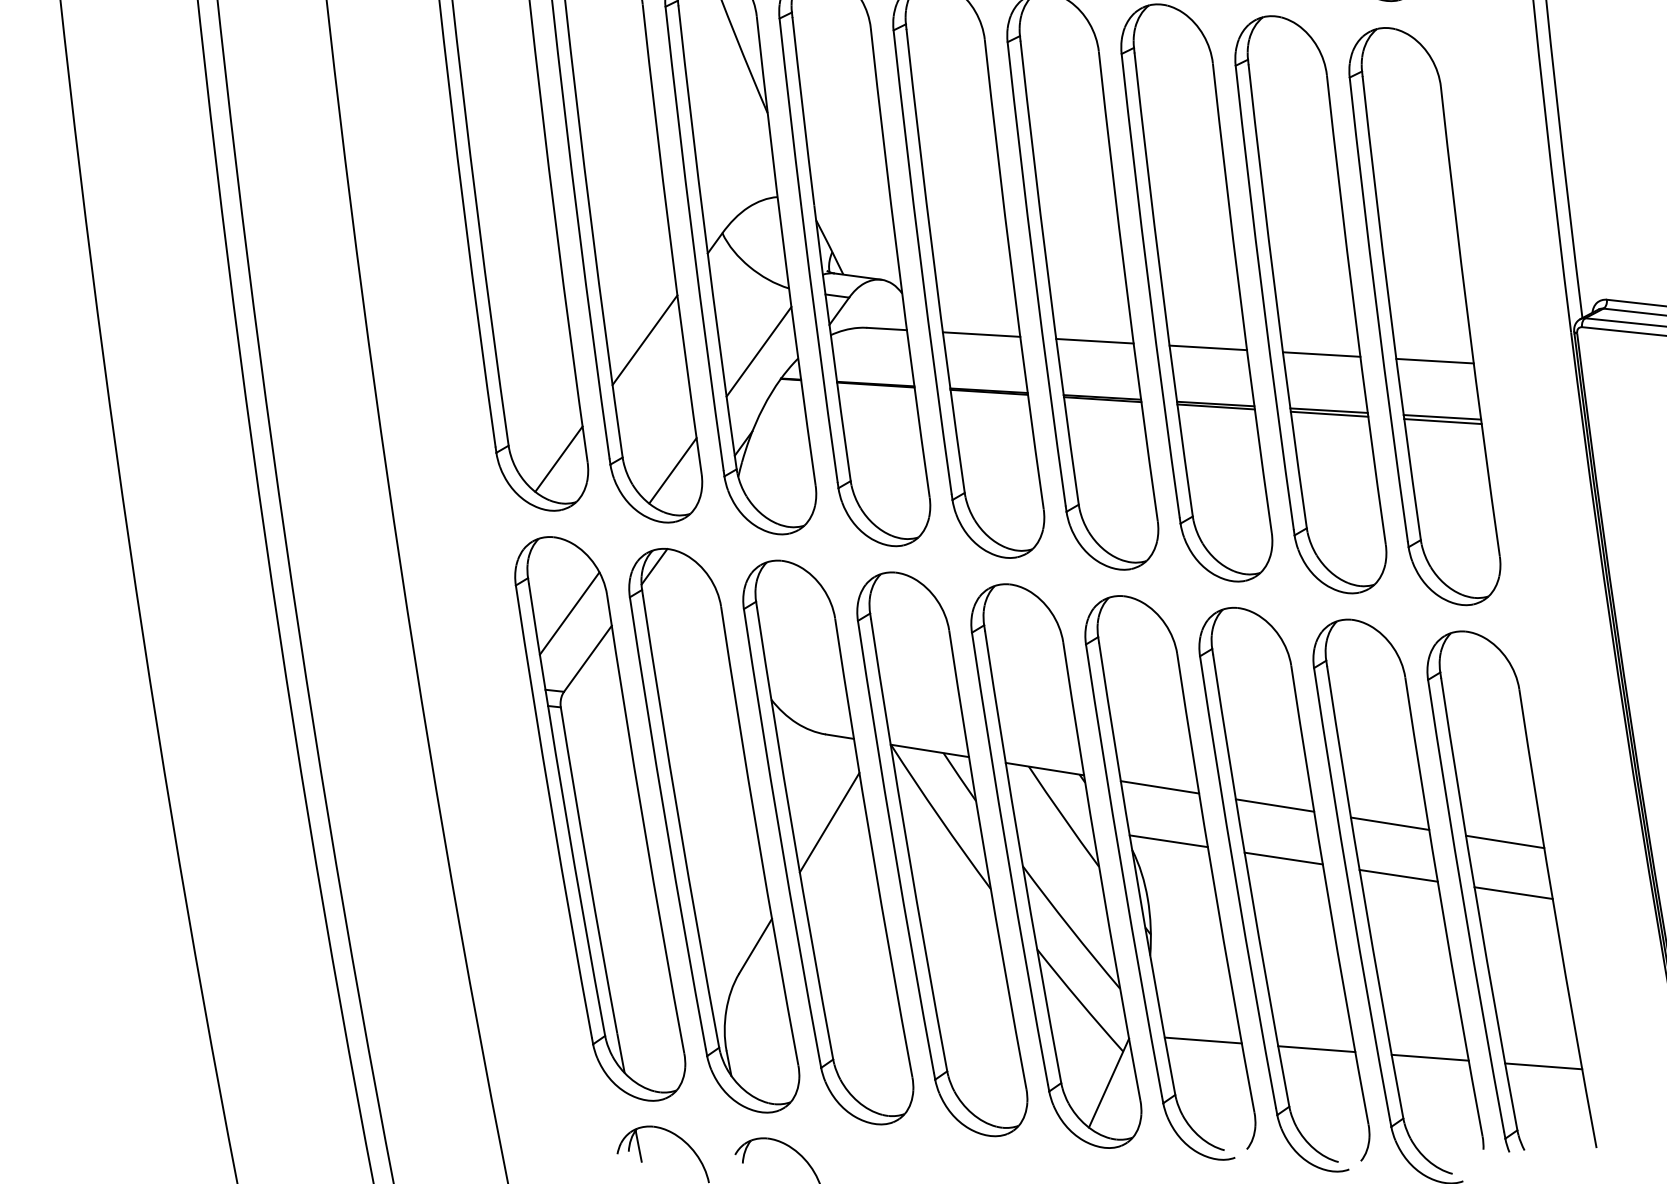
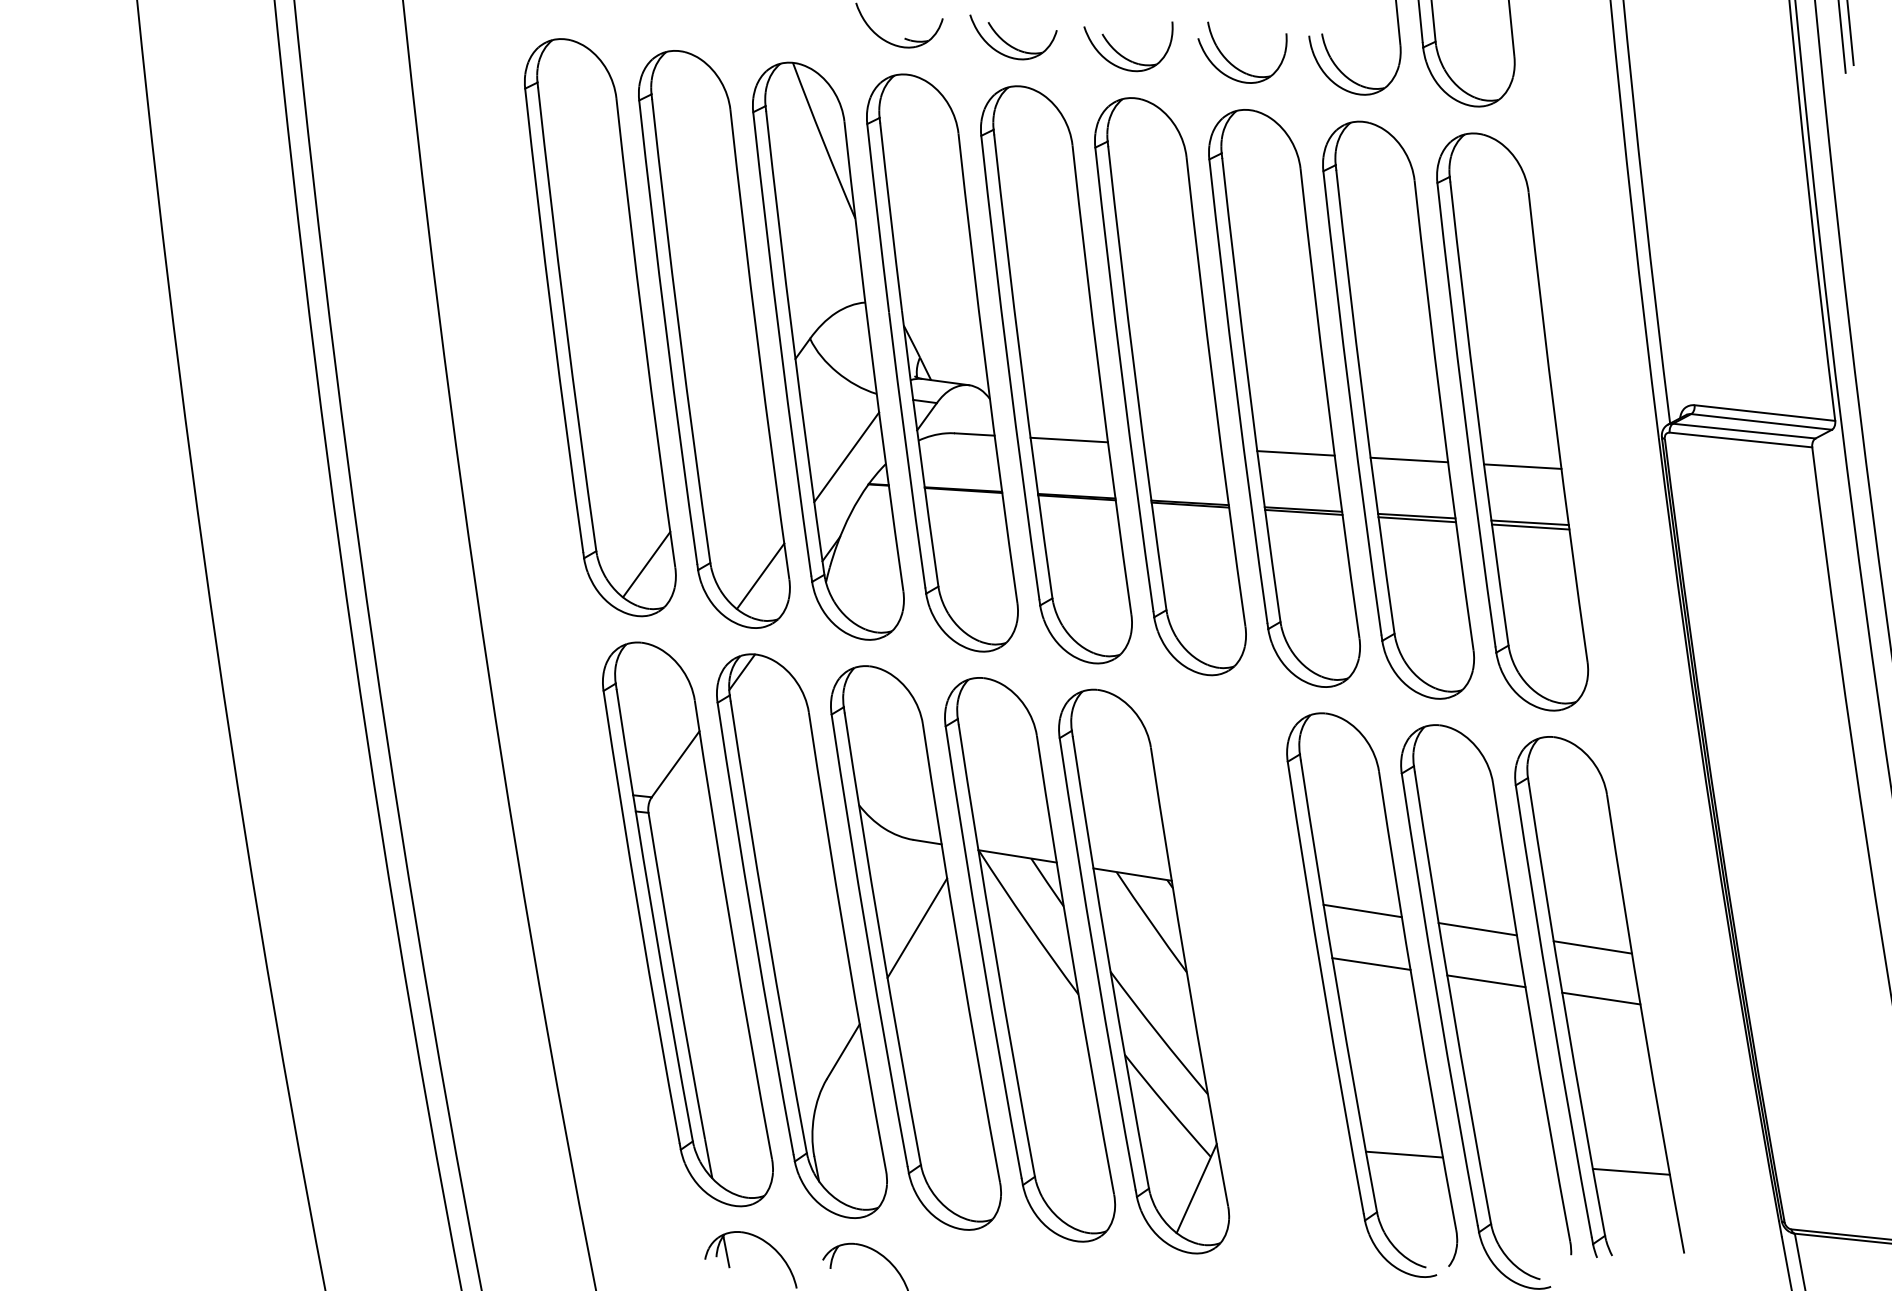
line: (644, 340) -> (732, 445), removed
line: (1094, 341) -> (1182, 446), removed
line: (569, 613) -> (657, 718), removed
part: (1170, 878) -> (1258, 983), removed
line: (1429, 1058) -> (1517, 1163), removed

